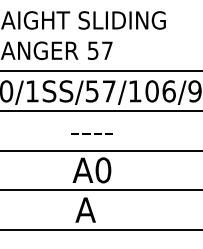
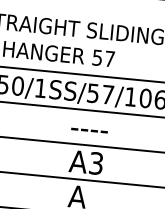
text: (103, 170) -> (96, 163), A0 -> A3

